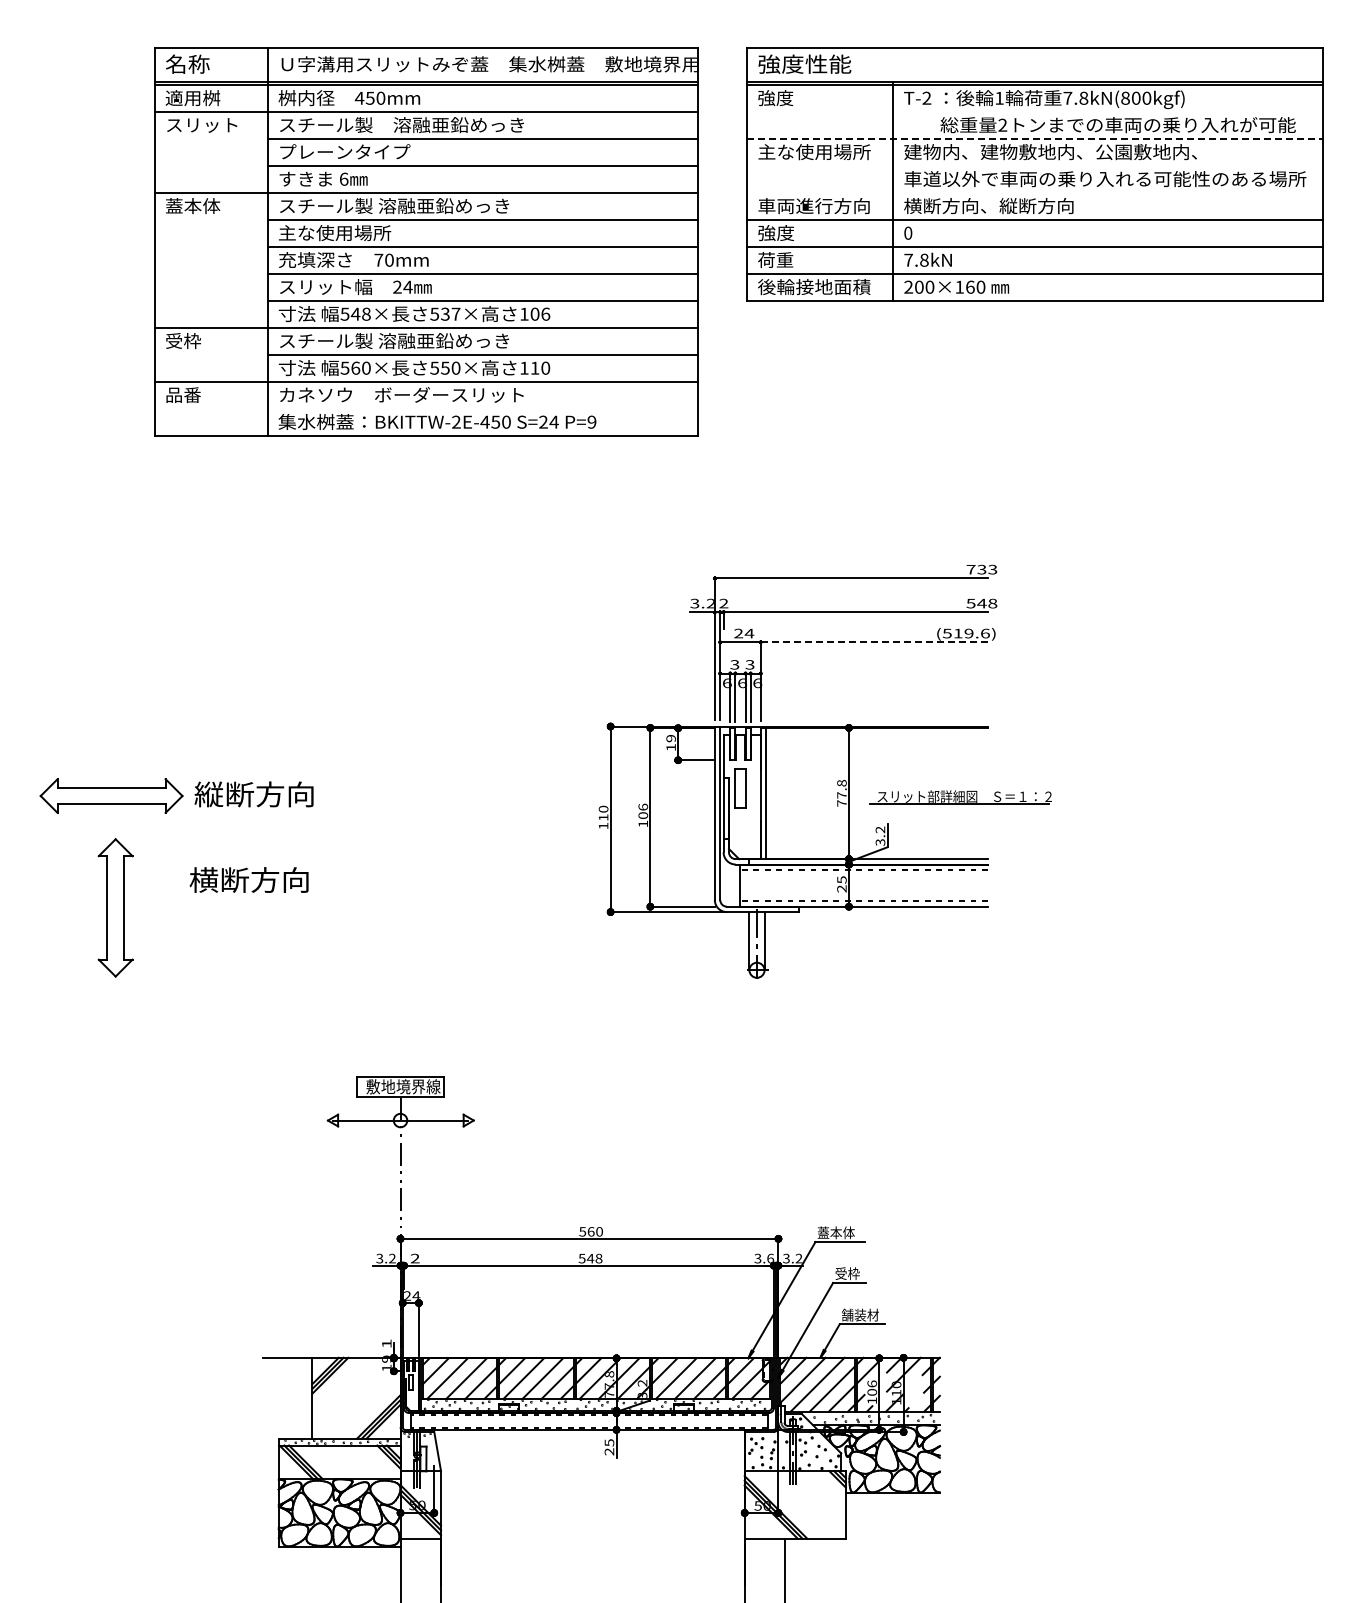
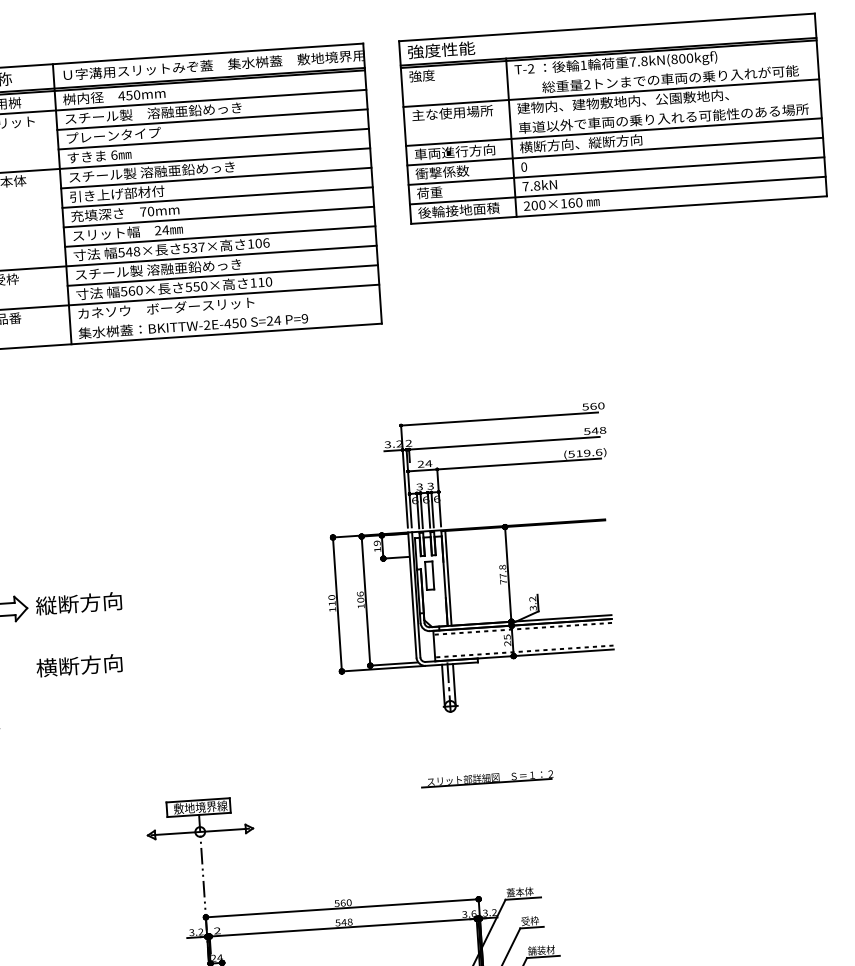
line: (1035, 139) -> (611, 93), dashed -> solid
line: (1035, 193) -> (614, 132), added
text: (344, 233) -> (117, 194), 主な使用場所 -> 引き上げ部材付
text: (794, 233) -> (442, 172), 強度 -> 衝撃係数
text: (981, 569) -> (593, 406), 733 -> 560
line: (873, 642) -> (518, 464), dashed -> solid
part: (960, 797) -> (487, 778), moved

